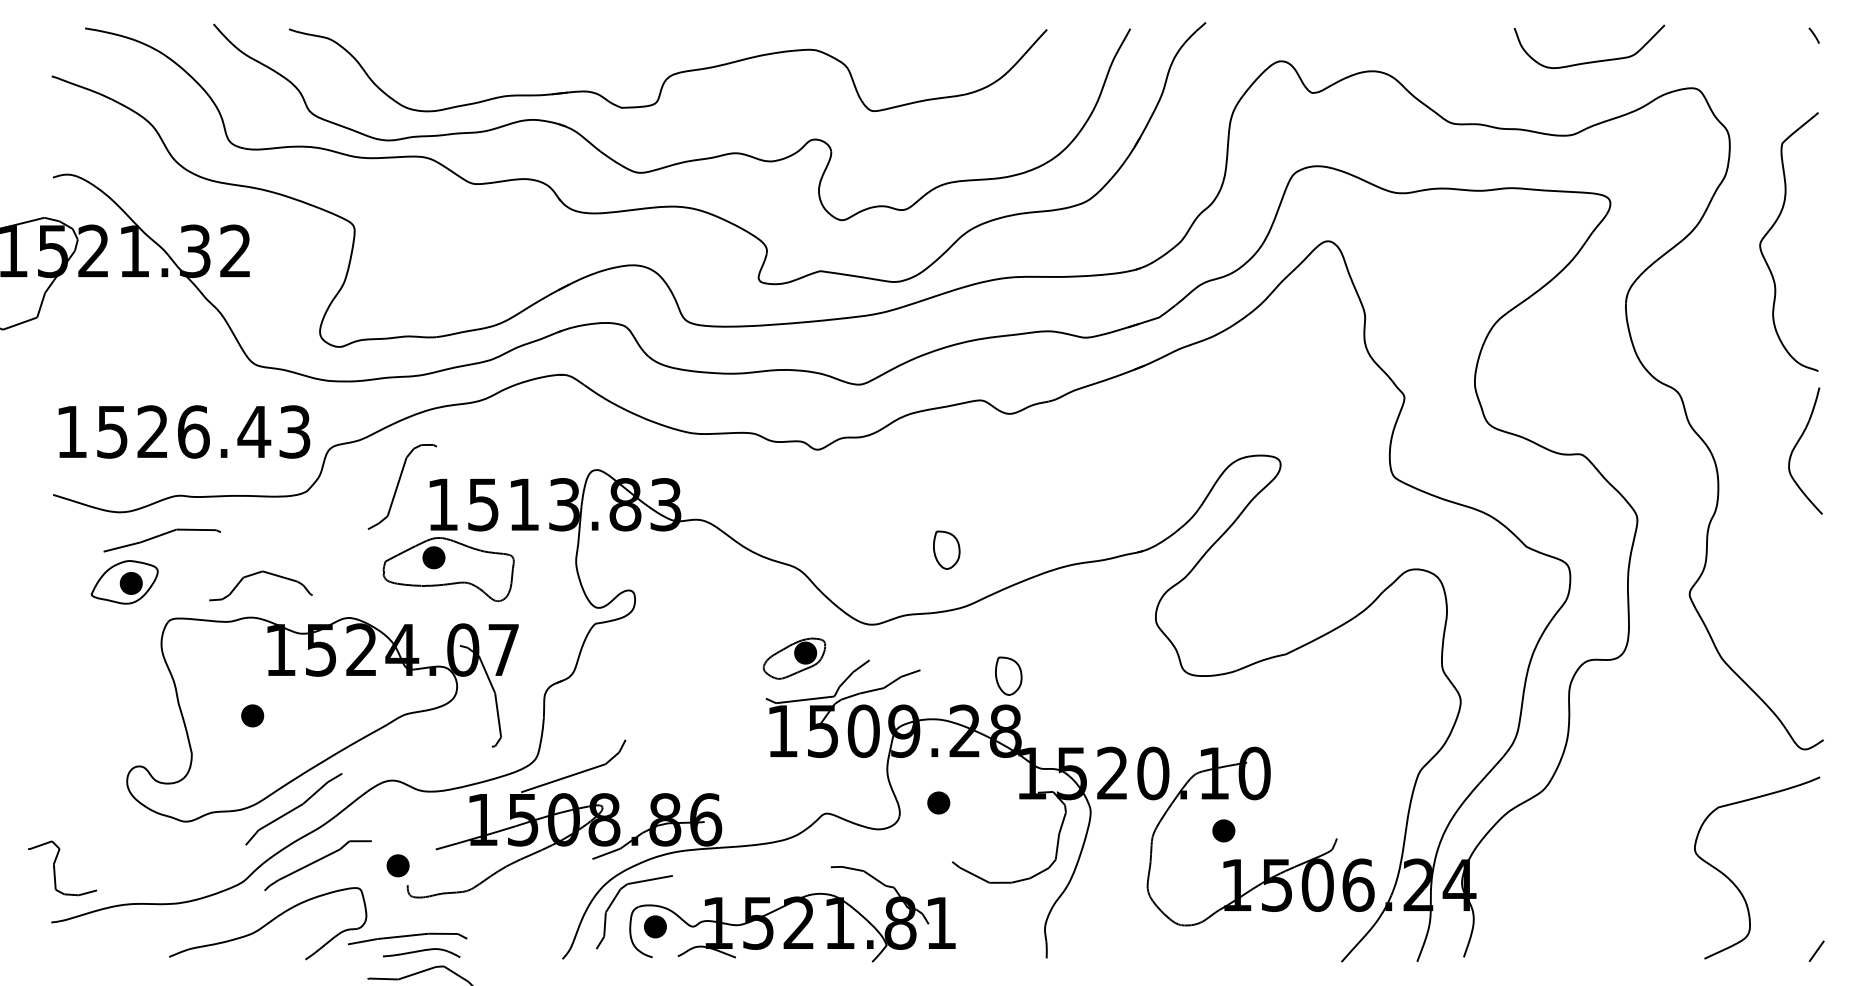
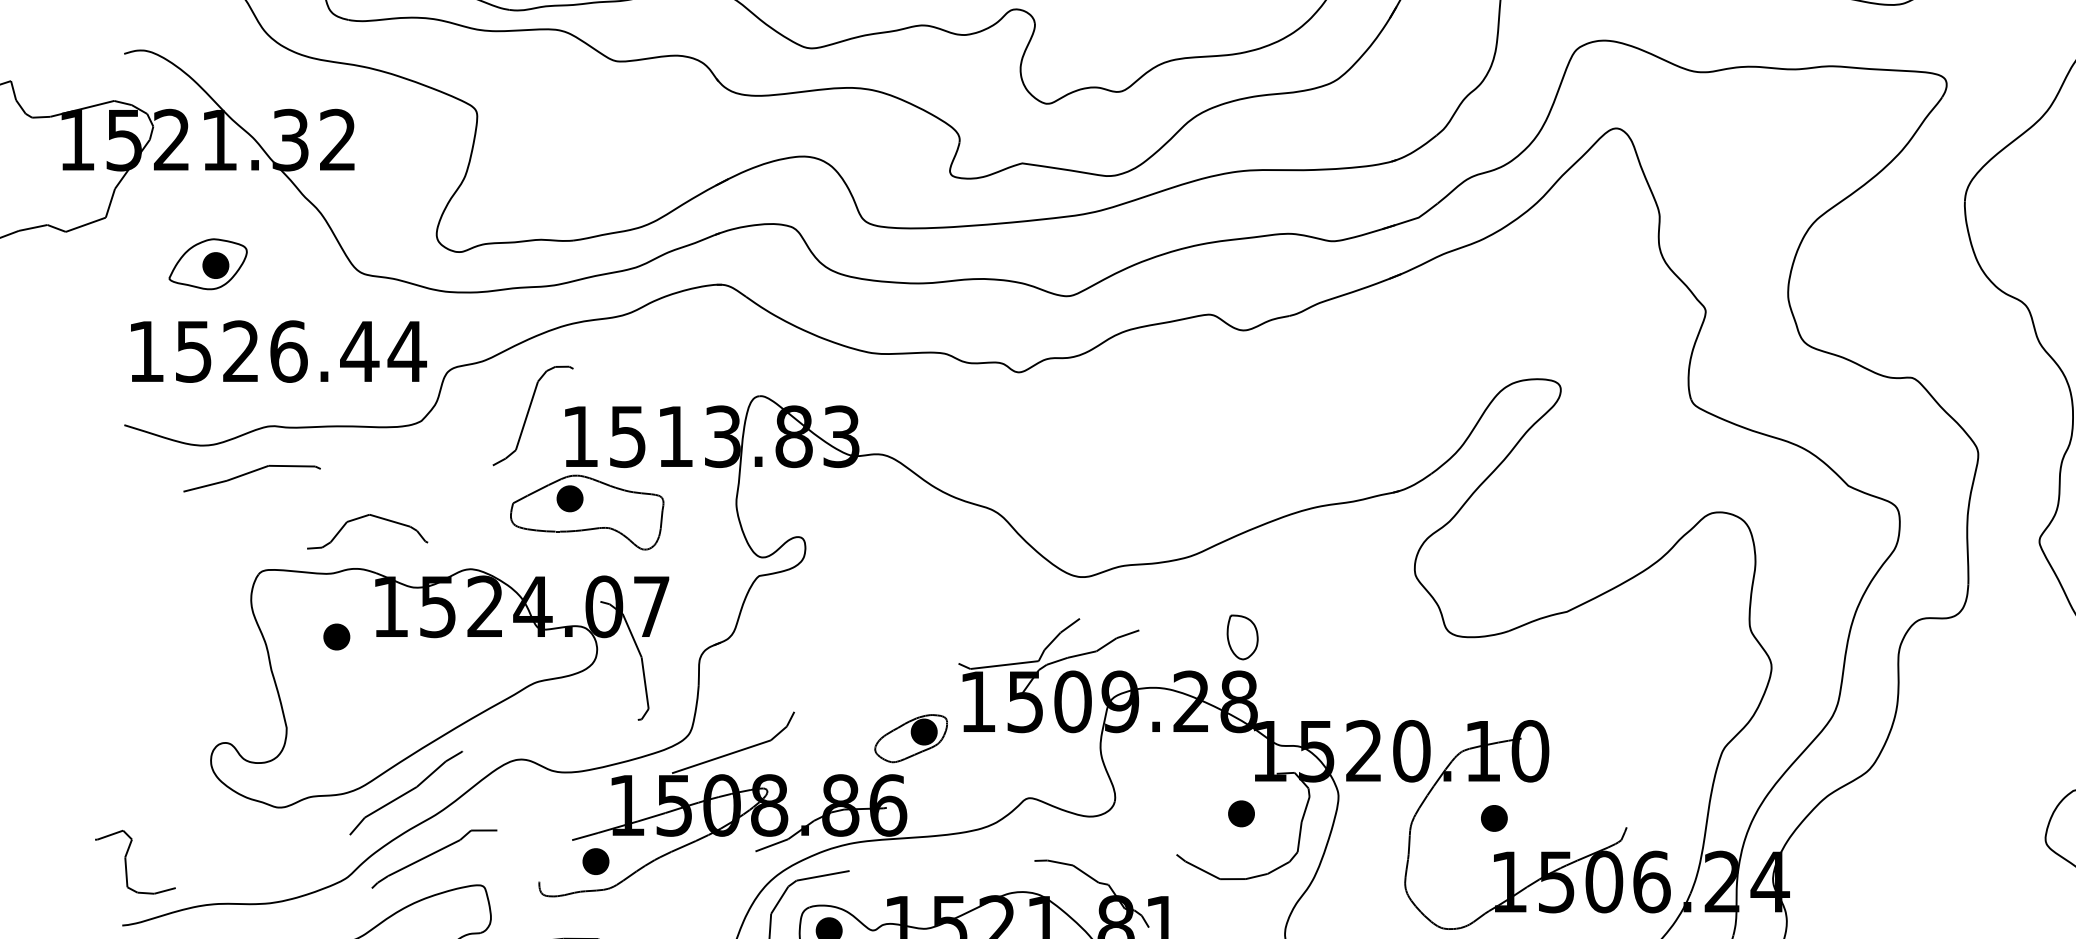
text: (294, 431) -> (406, 351), 1526.43 -> 1526.44
part: (946, 549) -> (1169, 489), removed
part: (124, 582) -> (207, 264), moved
part: (794, 658) -> (911, 738), moved
part: (252, 715) -> (336, 636), moved
part: (938, 802) -> (1241, 813), moved
part: (397, 865) -> (595, 861), moved

